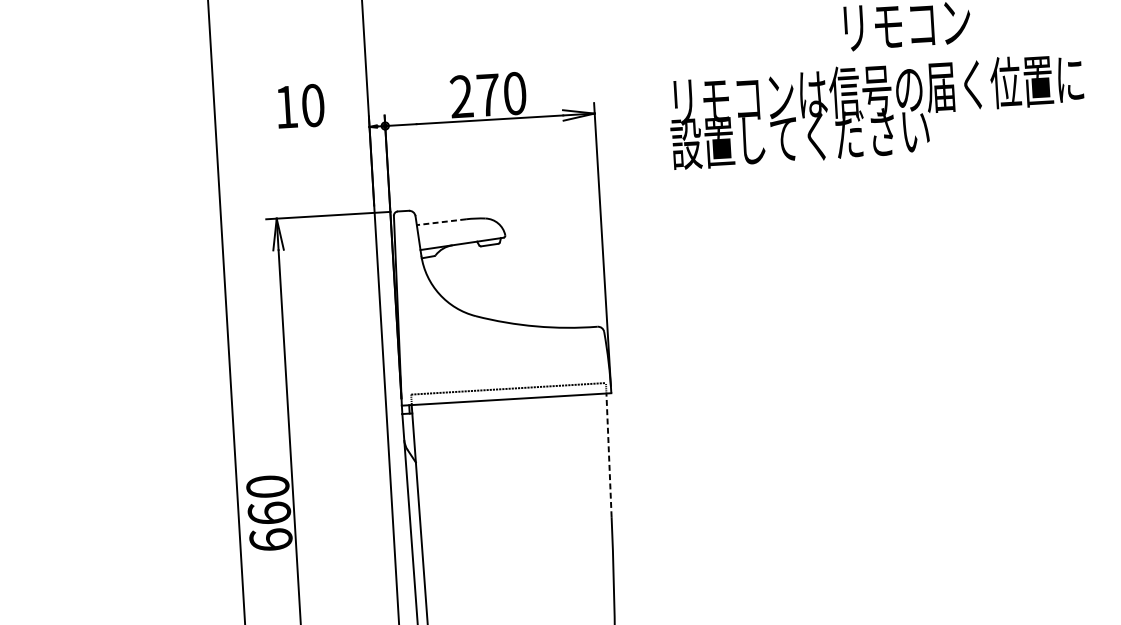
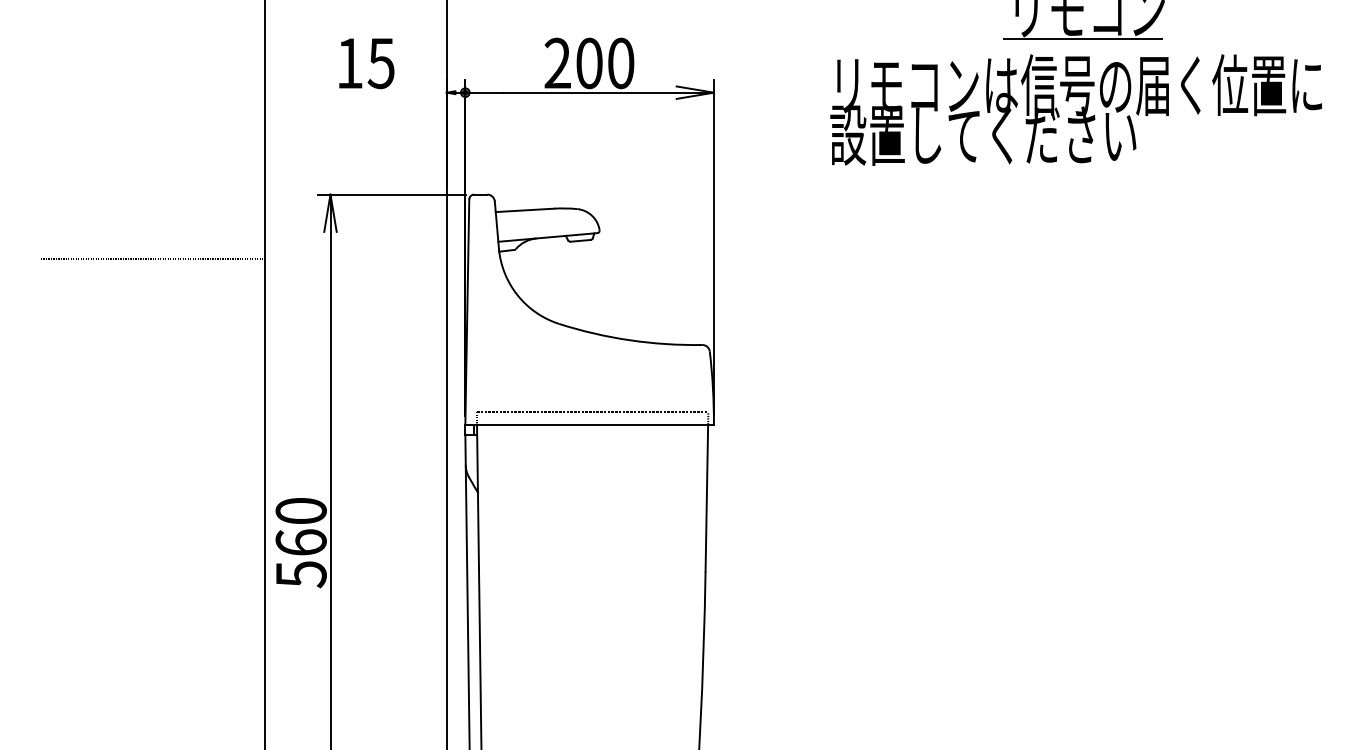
line: (903, 50) -> (1083, 39), added
text: (488, 95) -> (589, 63), 270 -> 200
text: (312, 105) -> (380, 63), 10 -> 15
text: (876, 111) -> (1075, 109), moved
line: (440, 222) -> (524, 210), dashed -> solid
line: (129, 282) -> (152, 259), added
line: (608, 455) -> (706, 497), dashed -> solid
text: (270, 540) -> (300, 574), 660 -> 560

